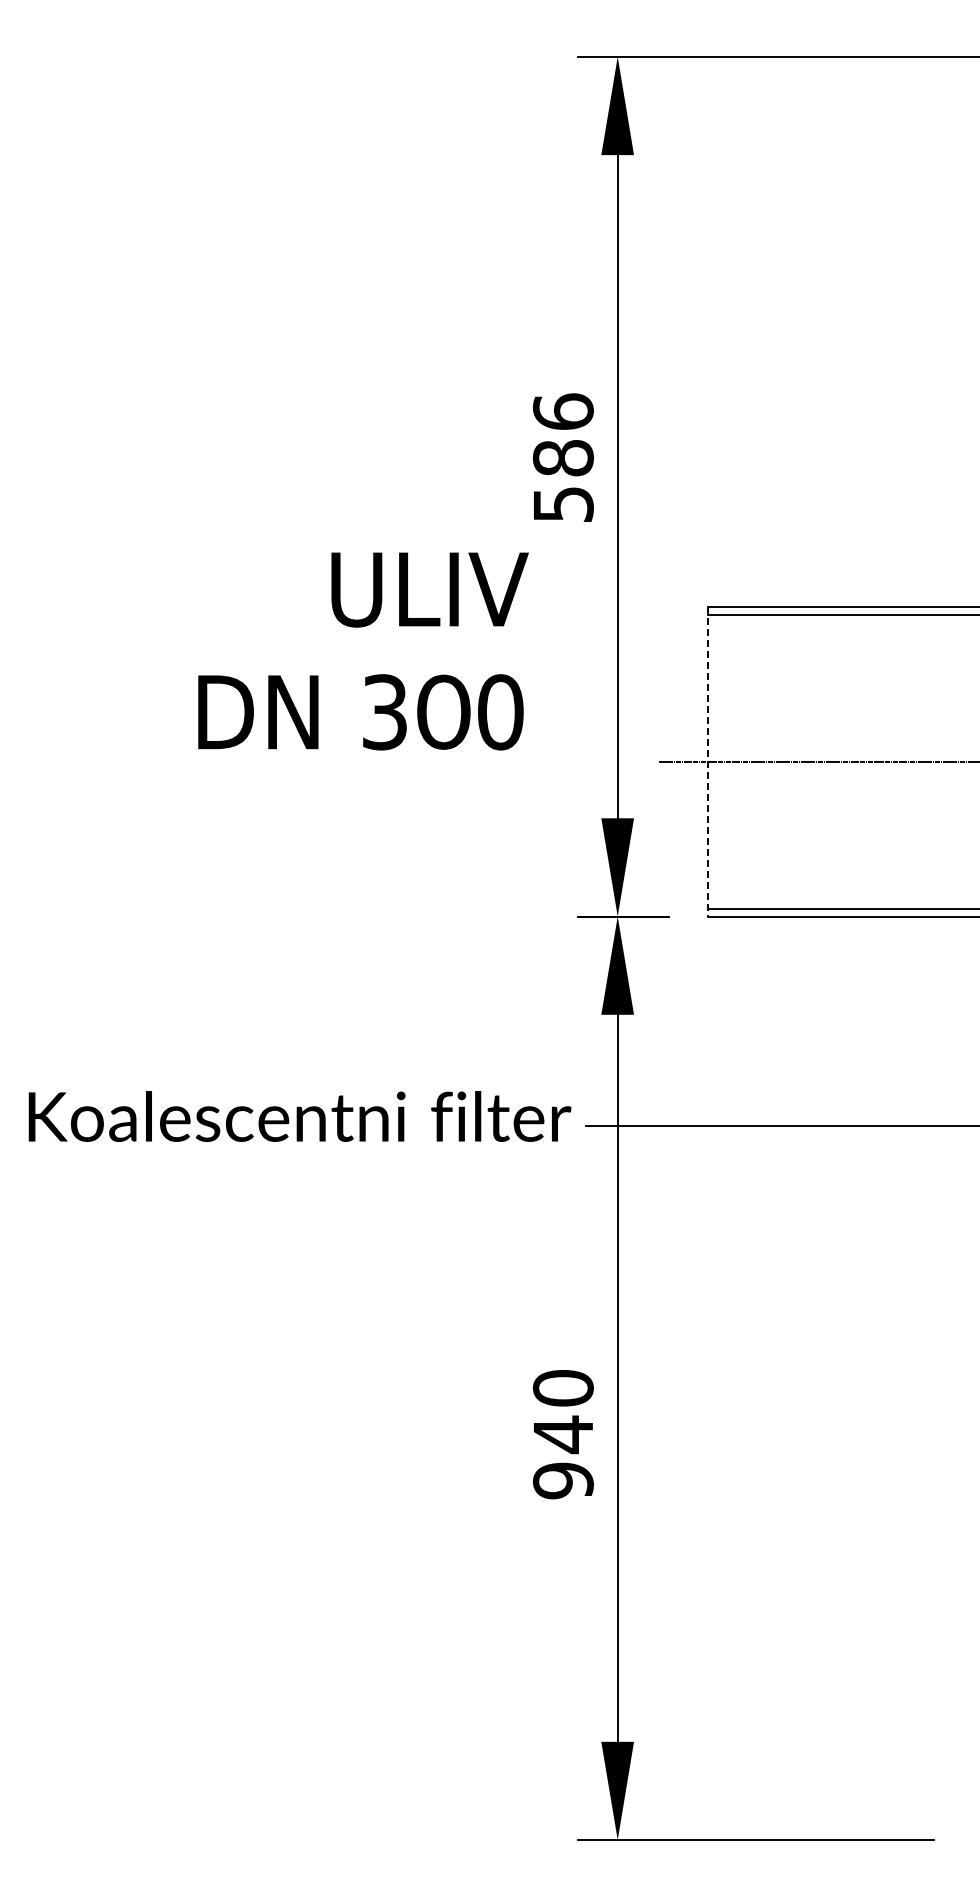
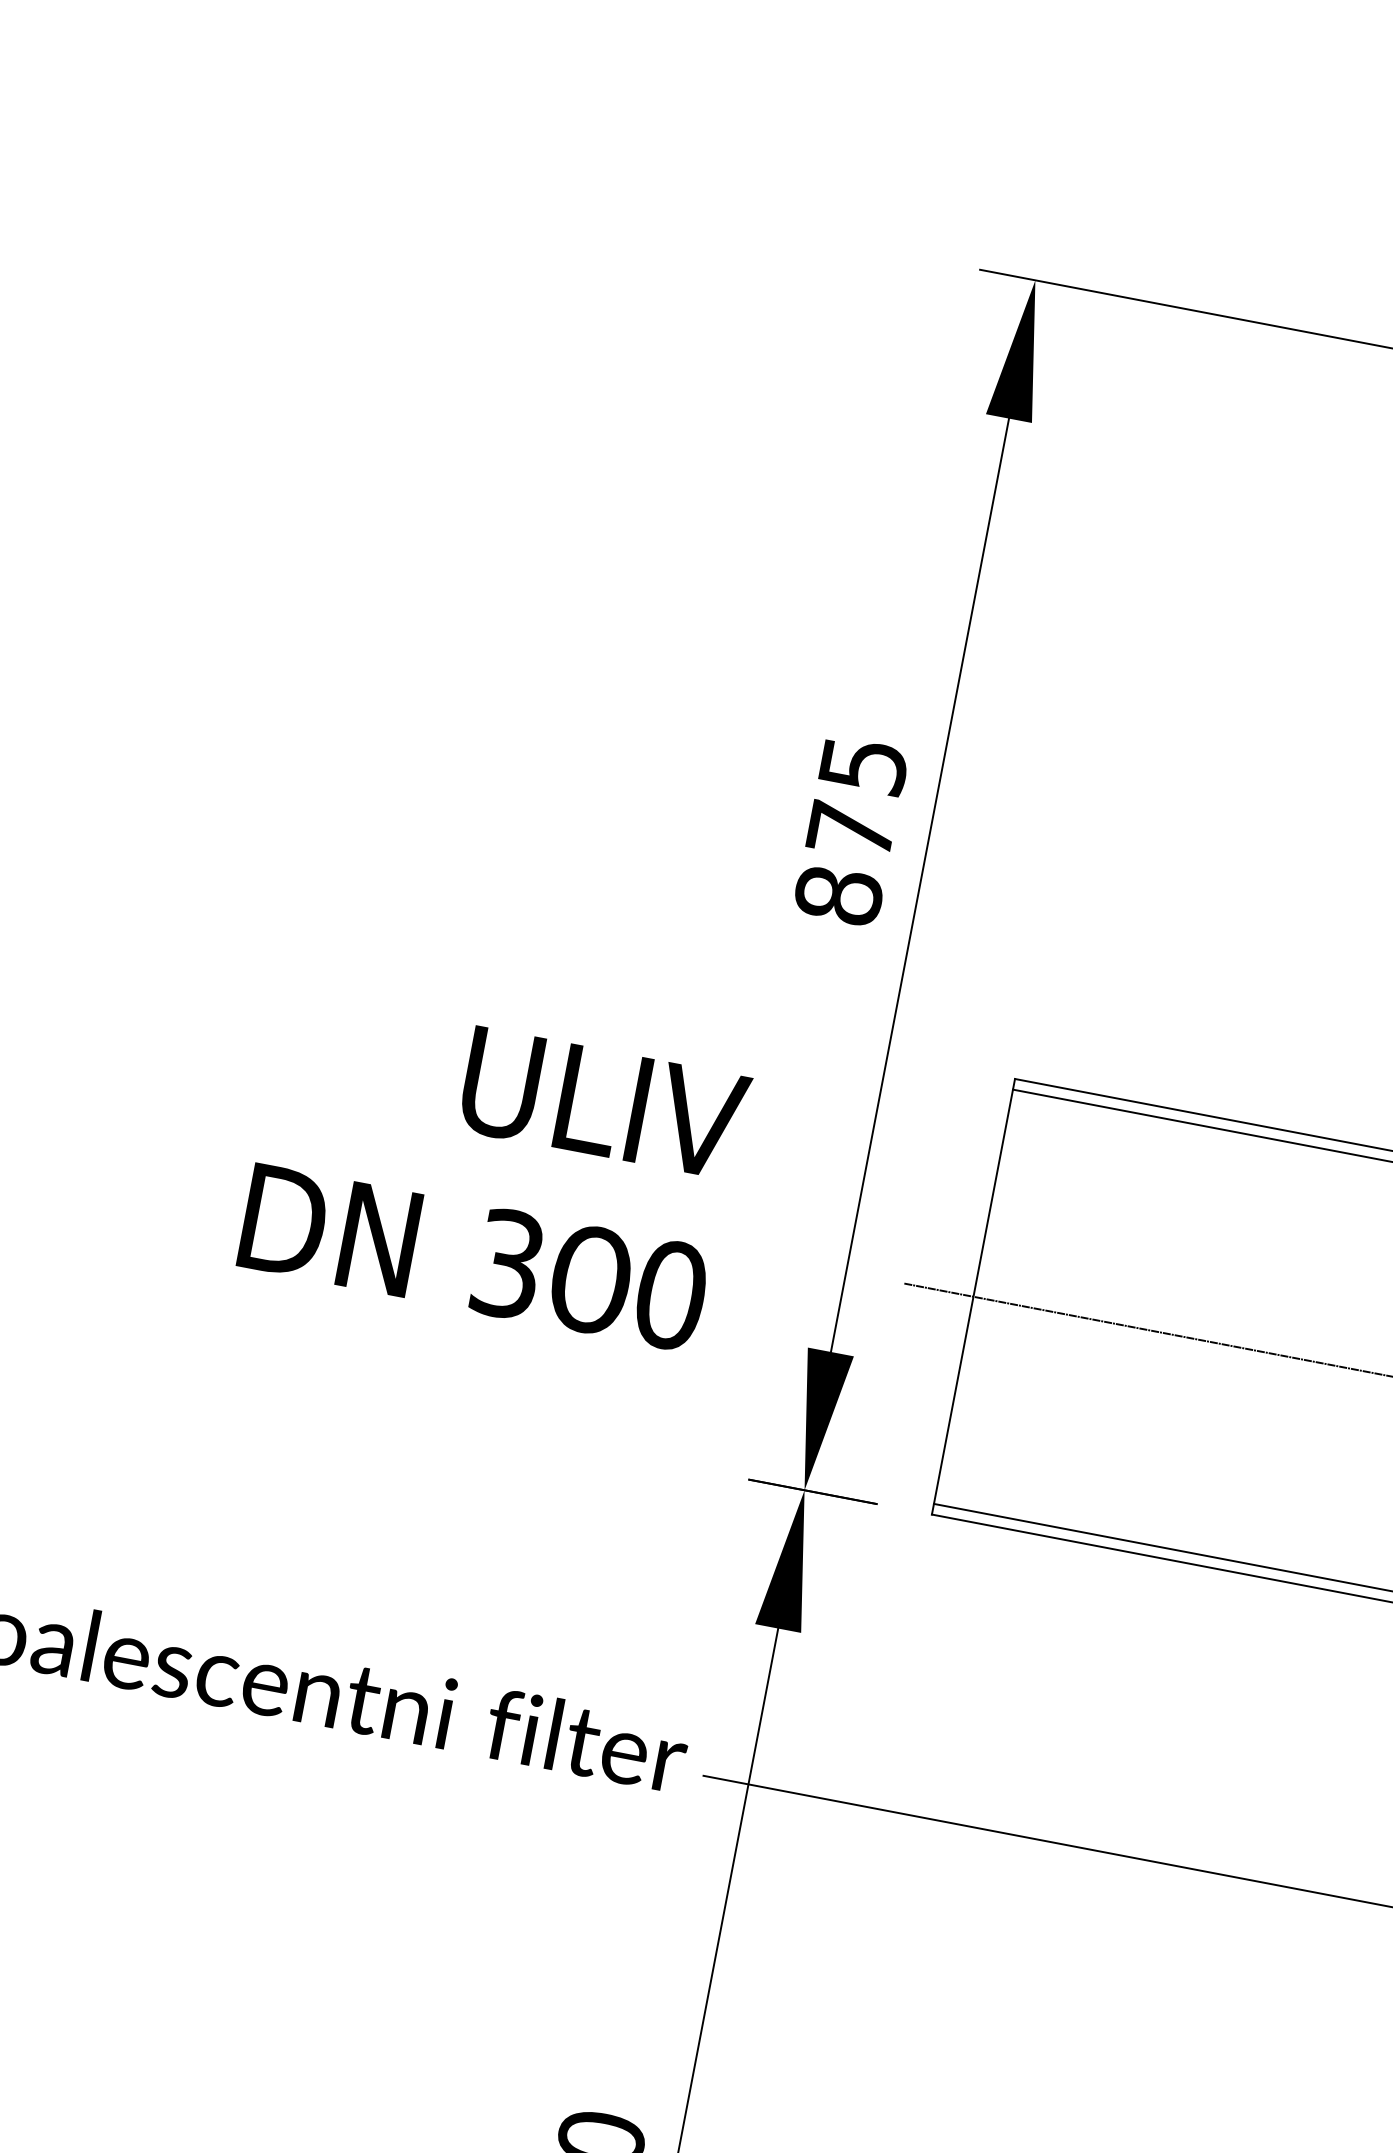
text: (562, 457) -> (850, 829), 586 -> 875
text: (363, 651) -> (494, 1172), moved
line: (708, 761) -> (973, 1296), dashed -> solid

